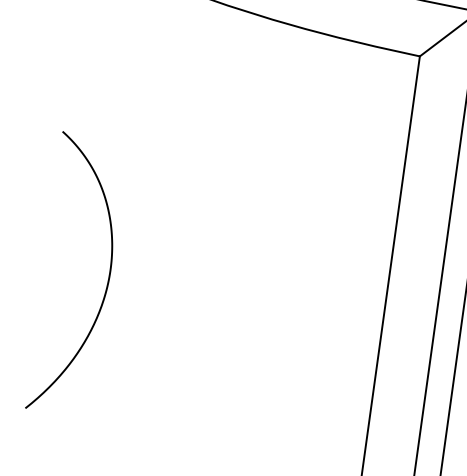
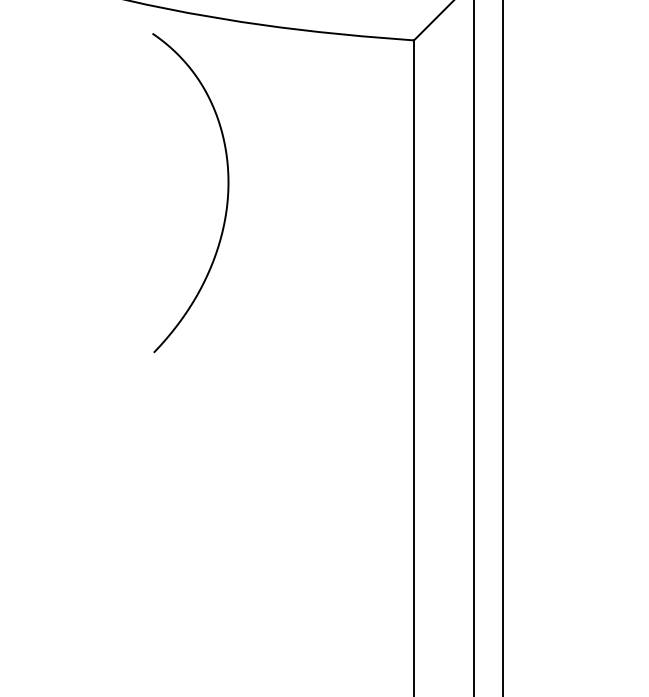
part: (106, 284) -> (226, 199), moved

